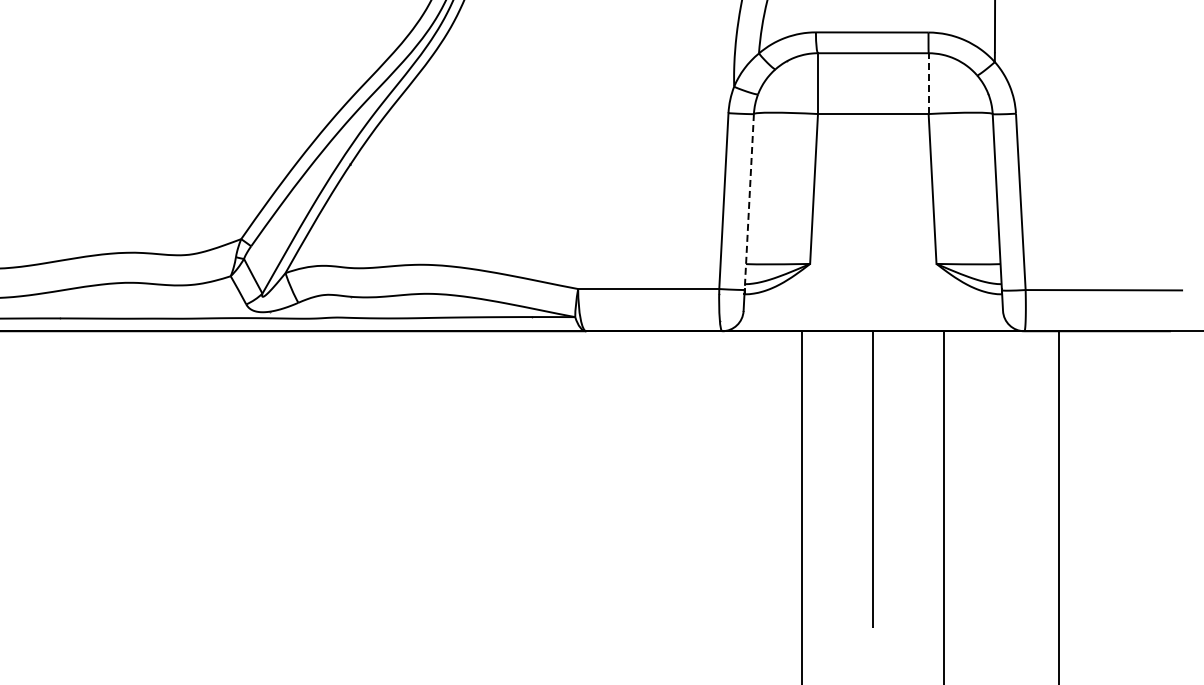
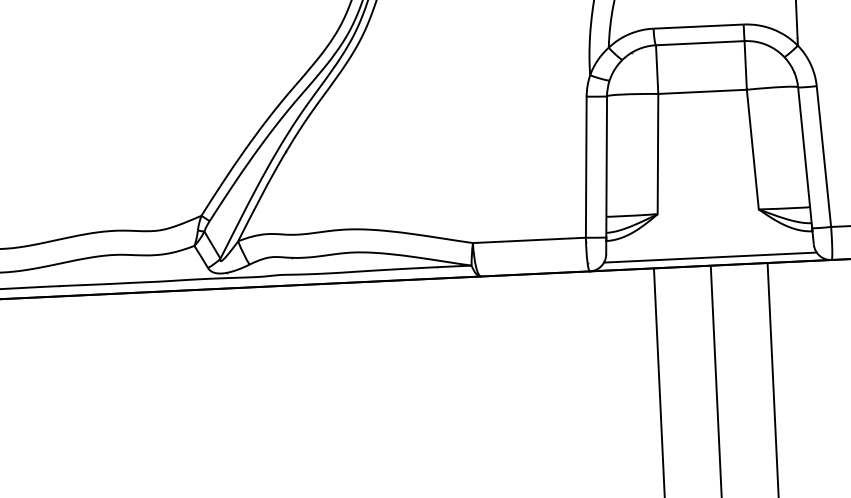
line: (928, 83) -> (745, 65), dashed -> solid
line: (749, 202) -> (606, 167), dashed -> solid
line: (873, 321) -> (710, 257), added

